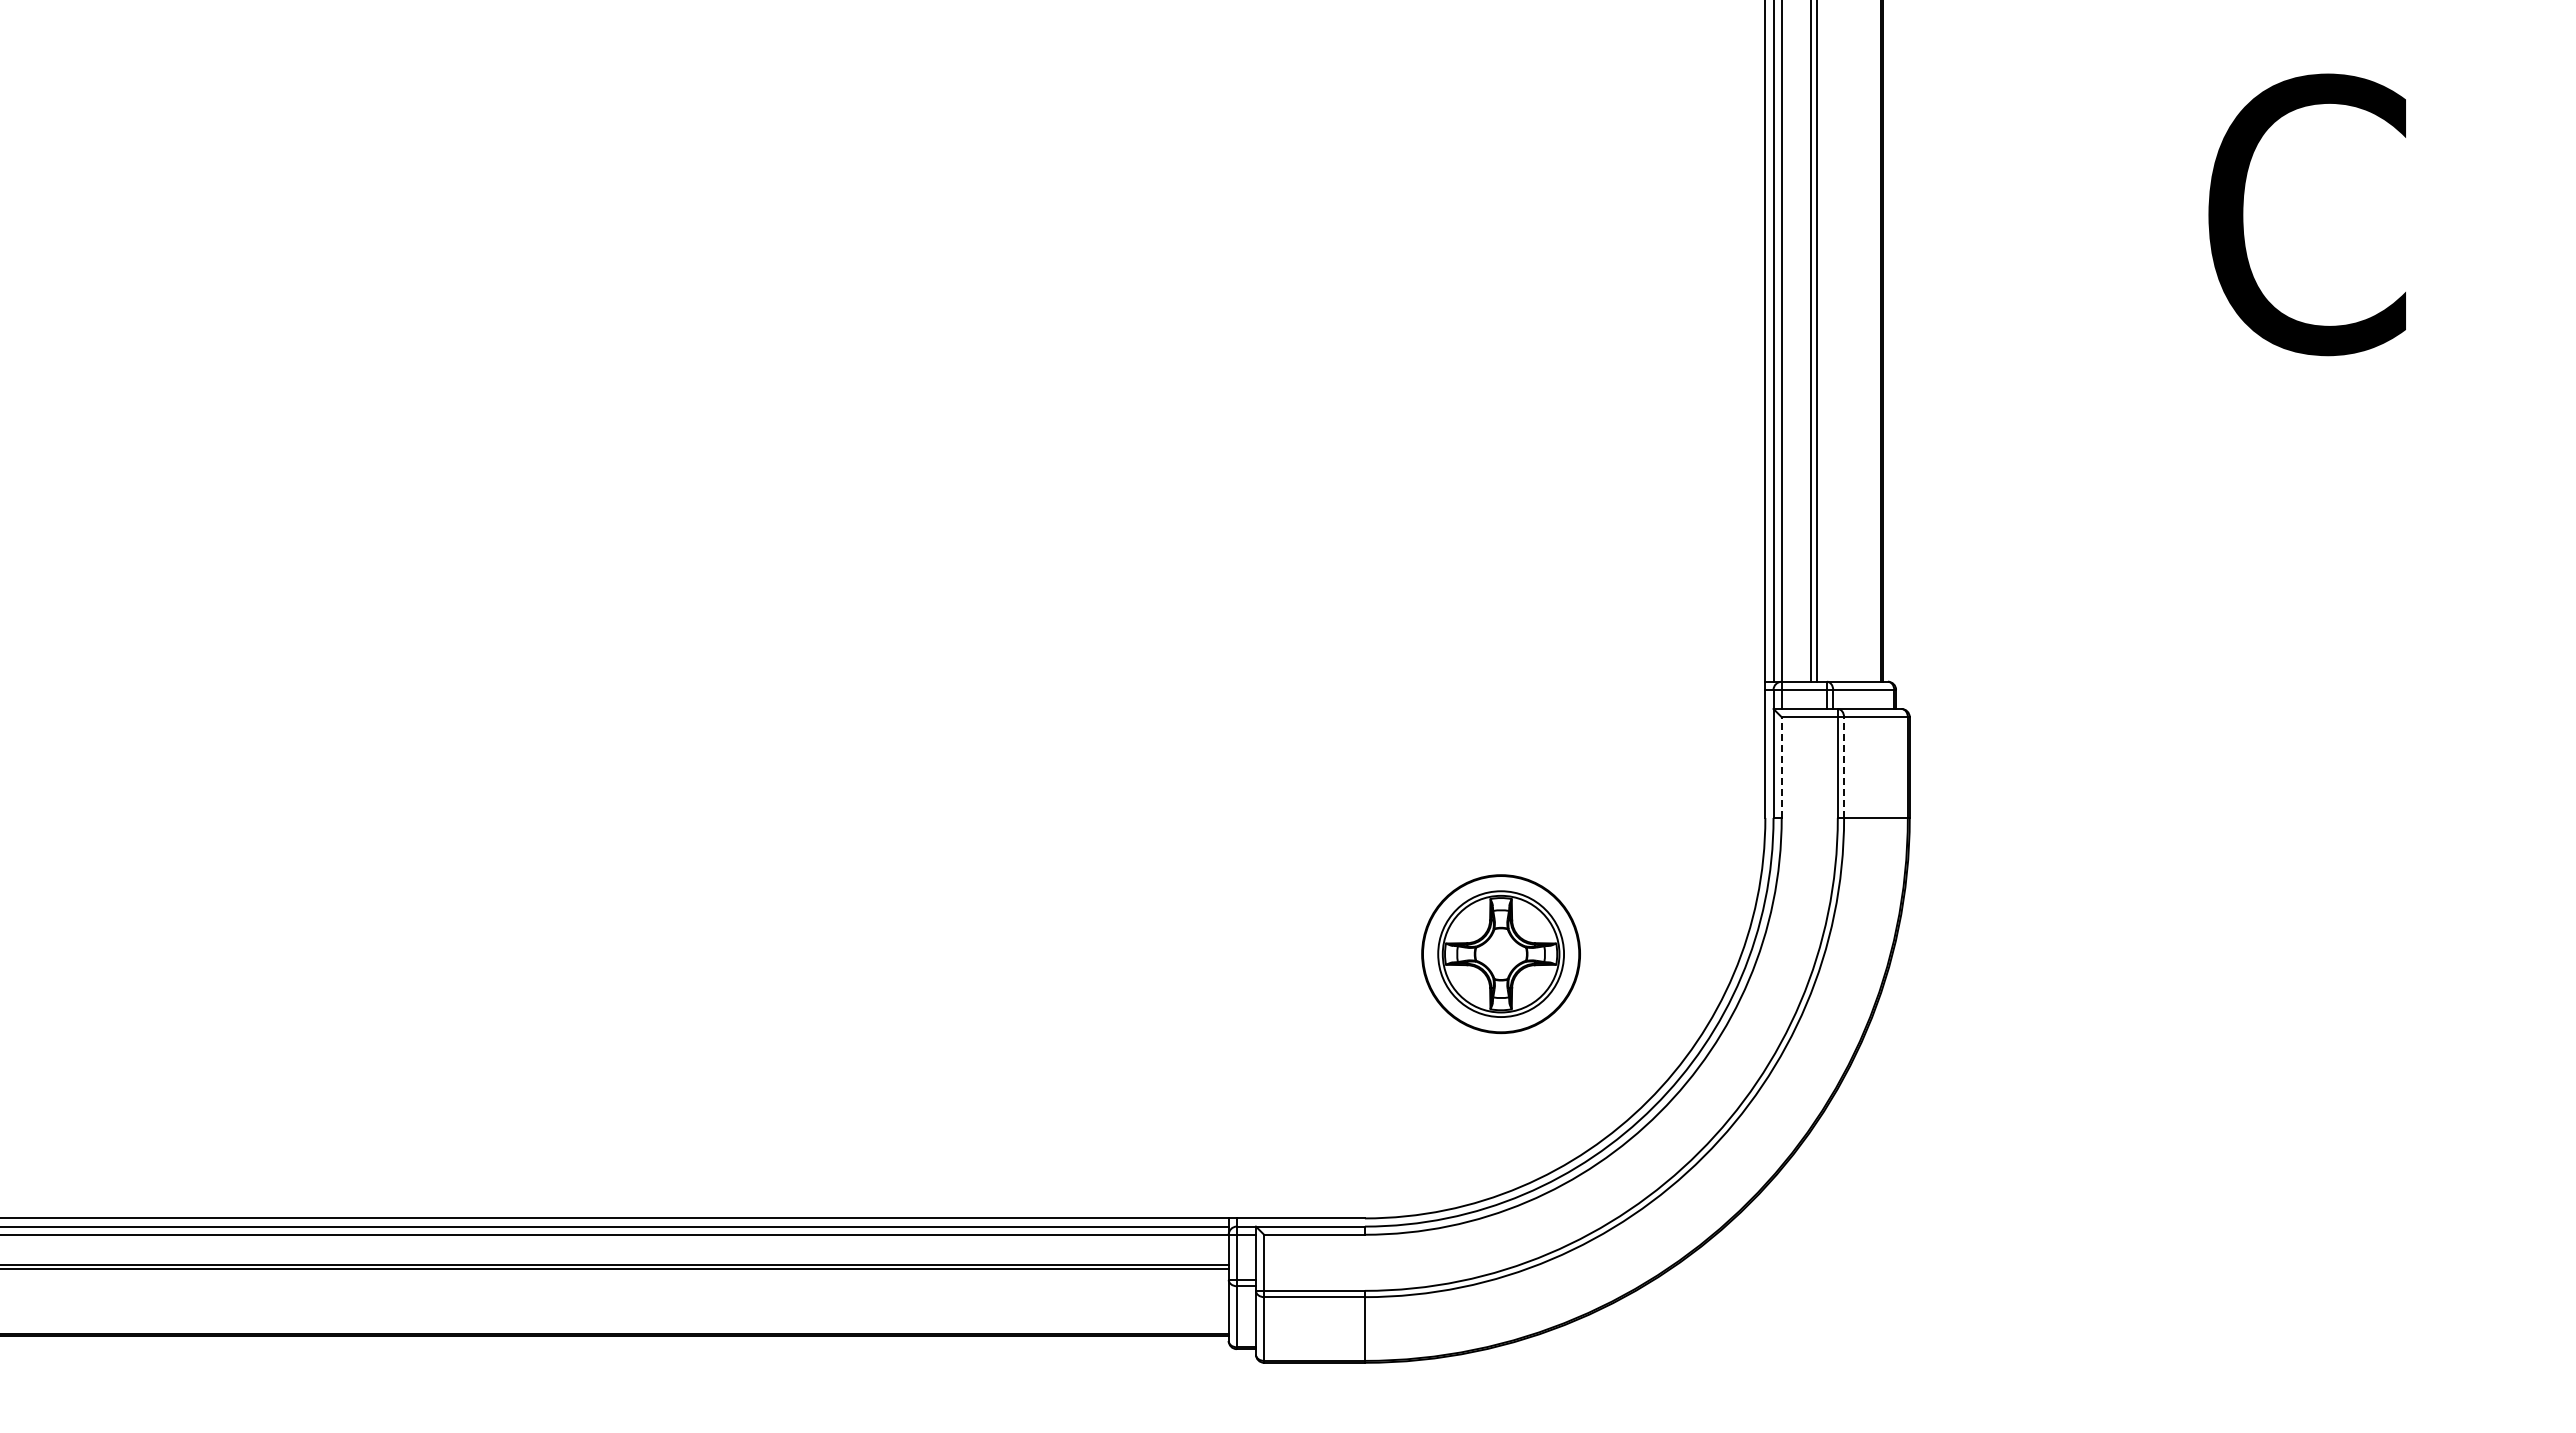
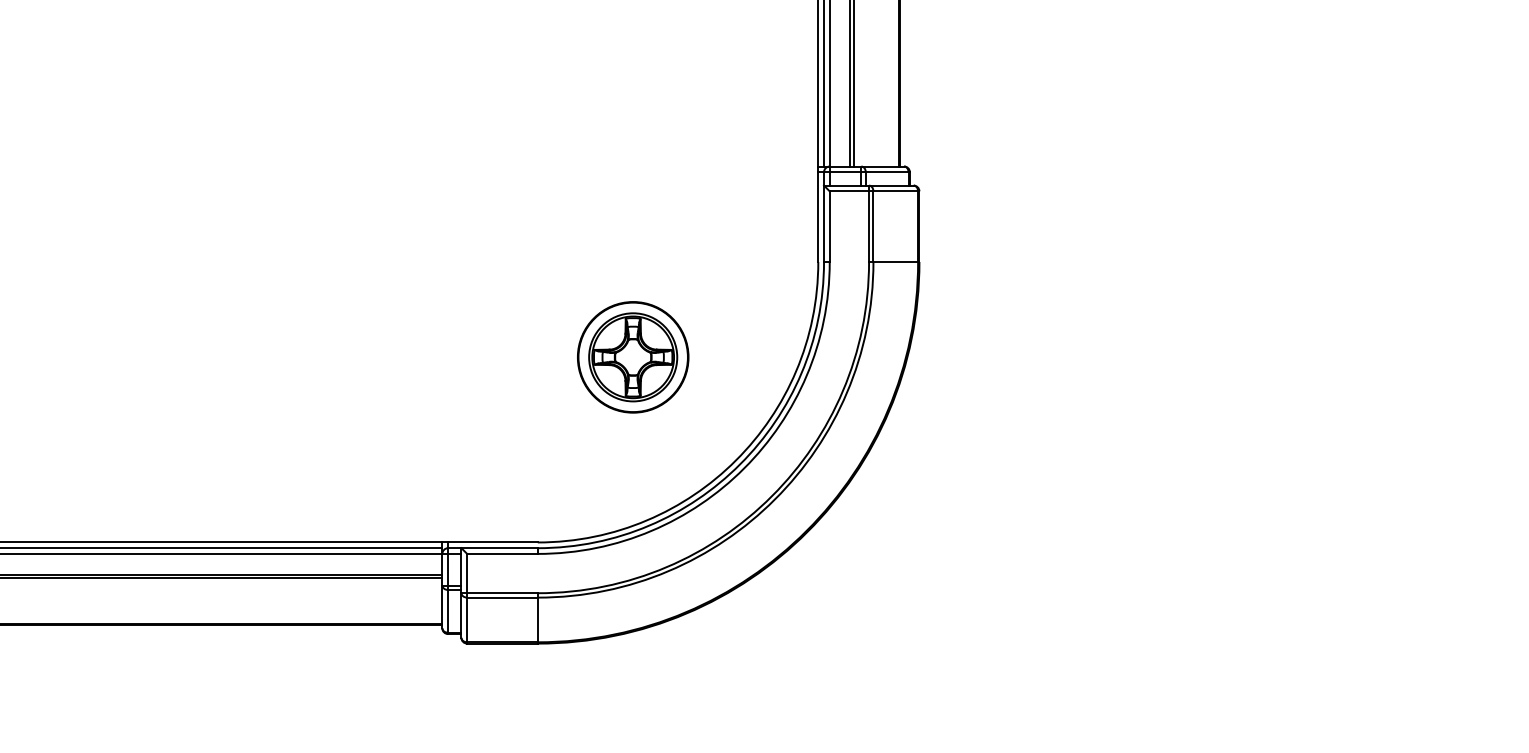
line: (1781, 767) -> (829, 226), dashed -> solid
line: (1844, 767) -> (873, 226), dashed -> solid

